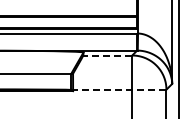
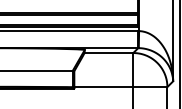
line: (107, 55) -> (108, 53), dashed -> solid
line: (119, 89) -> (120, 86), dashed -> solid

